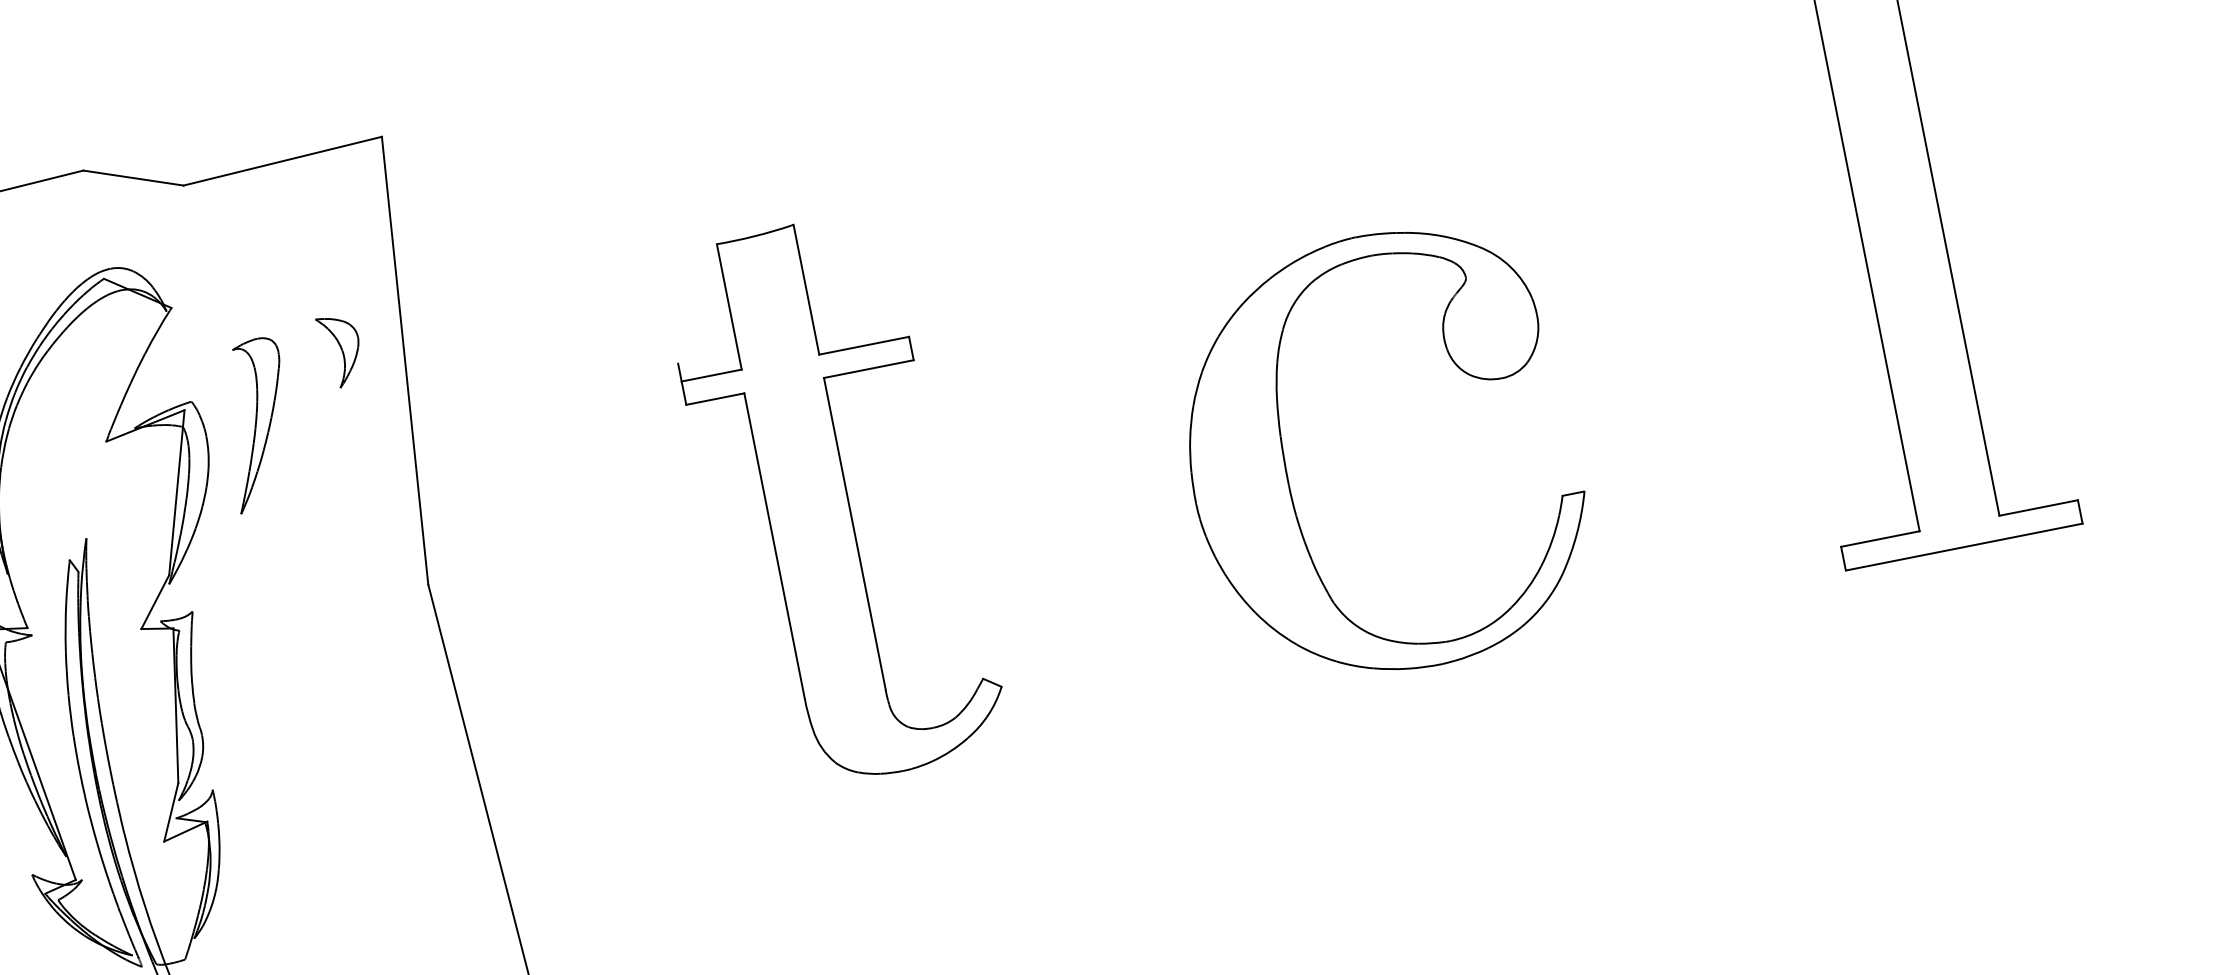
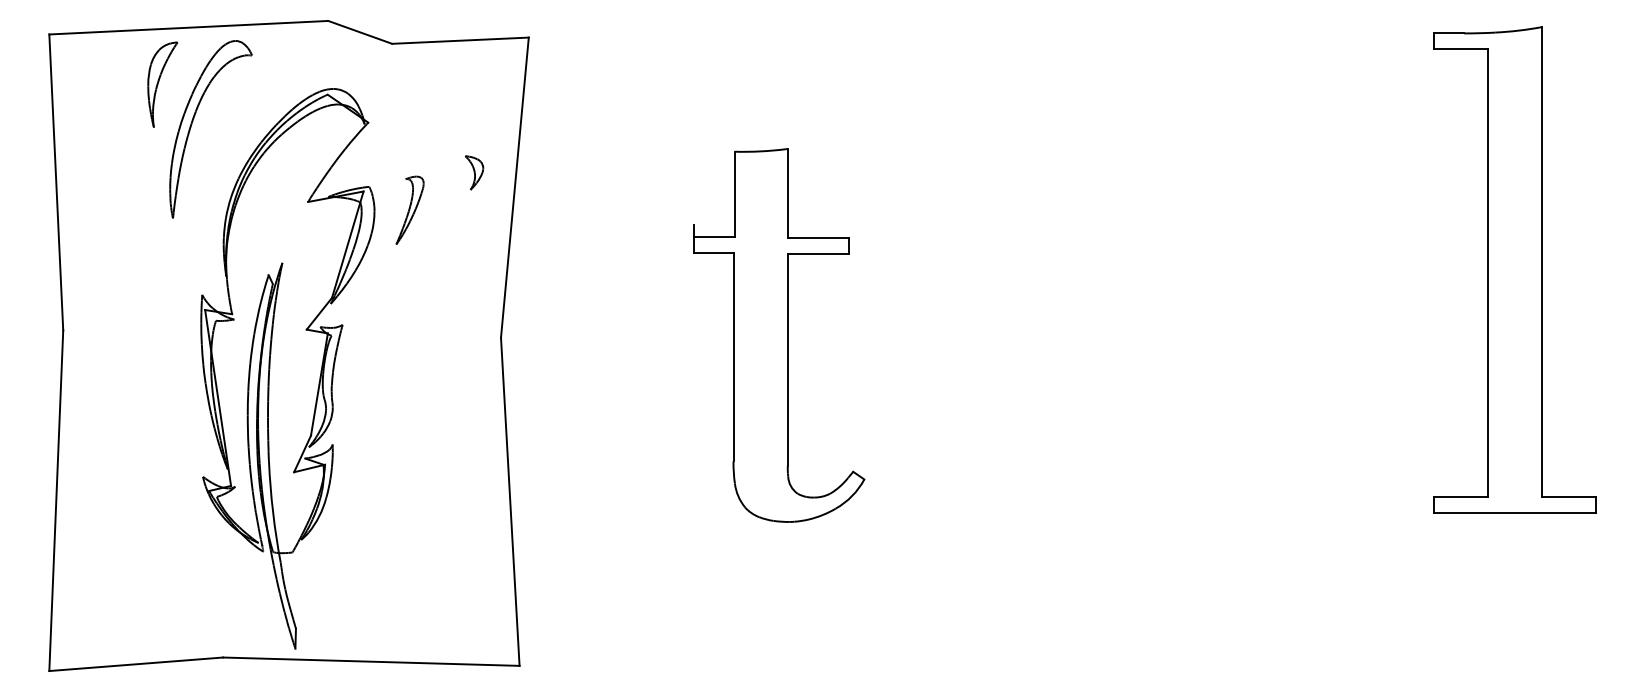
part: (341, 350) -> (474, 172), size x0.7
part: (257, 424) -> (409, 210), size x0.6
part: (1288, 471) -> (1080, 375), removed

